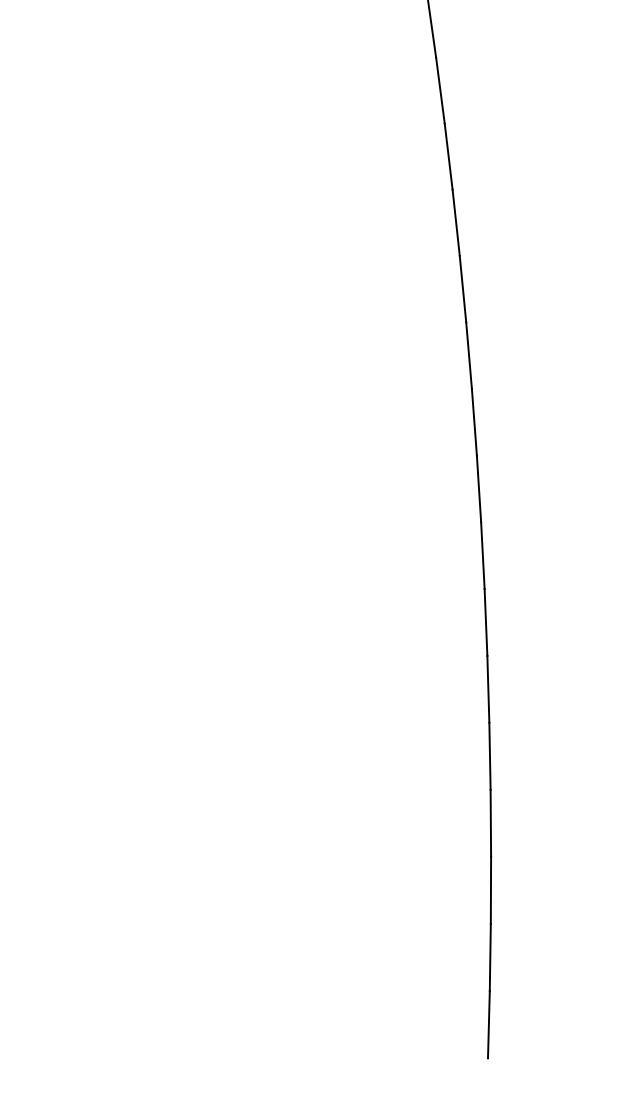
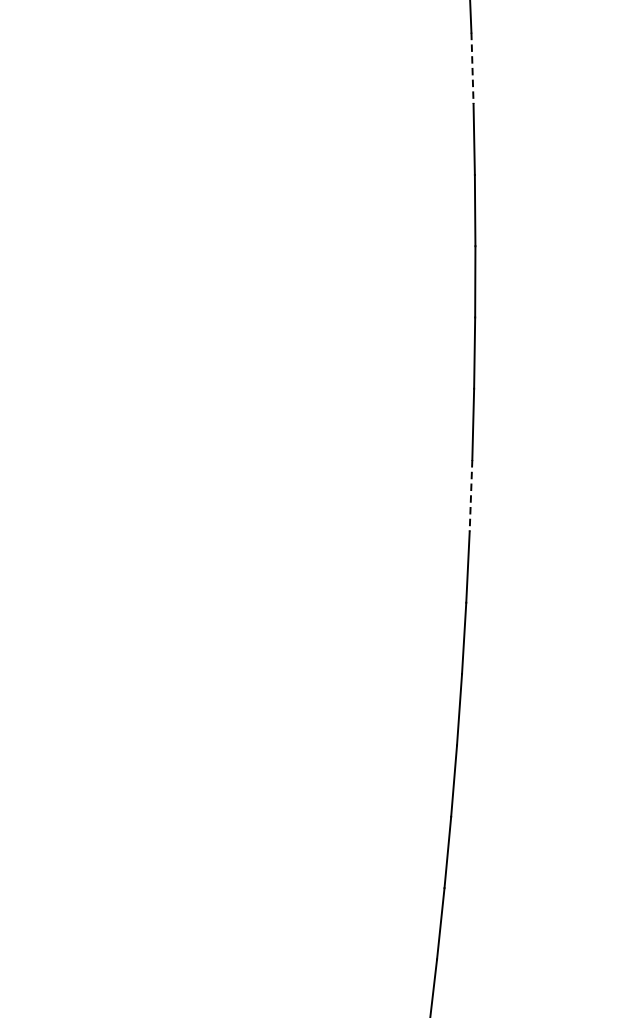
line: (448, 157) -> (472, 69), solid -> dashed
line: (482, 556) -> (470, 496), solid -> dashed

